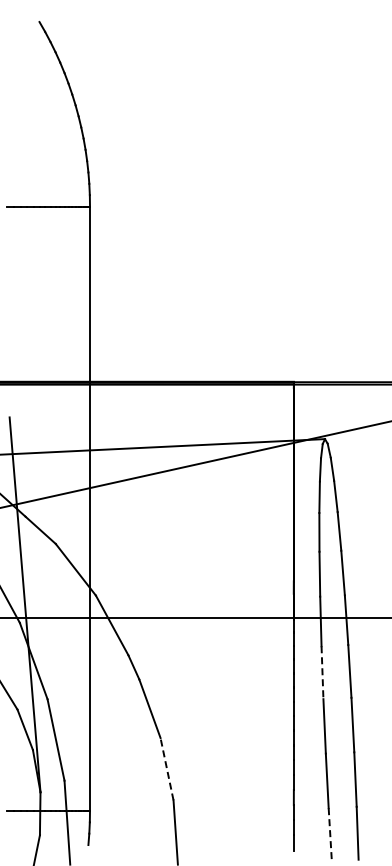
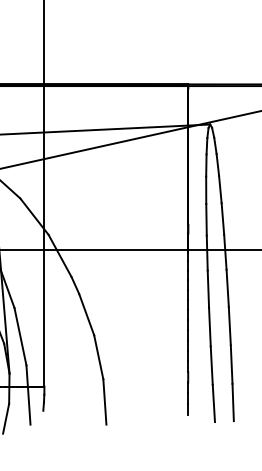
line: (322, 673) -> (208, 289), dashed -> solid
line: (167, 769) -> (99, 357), dashed -> solid
line: (330, 835) -> (214, 404), dashed -> solid

